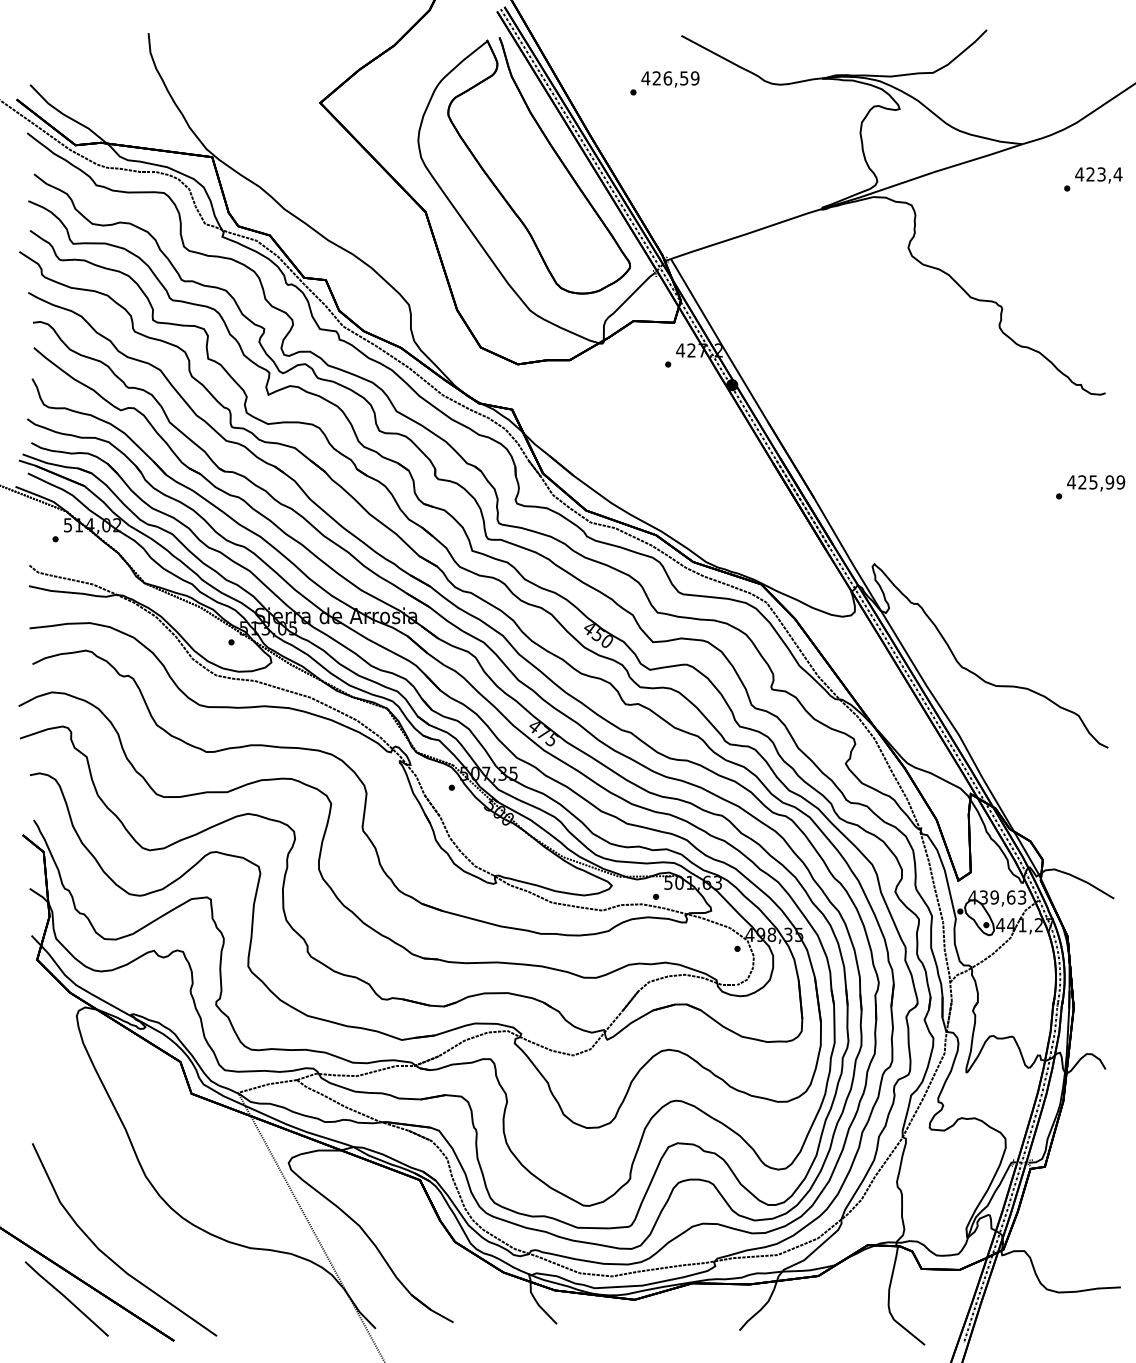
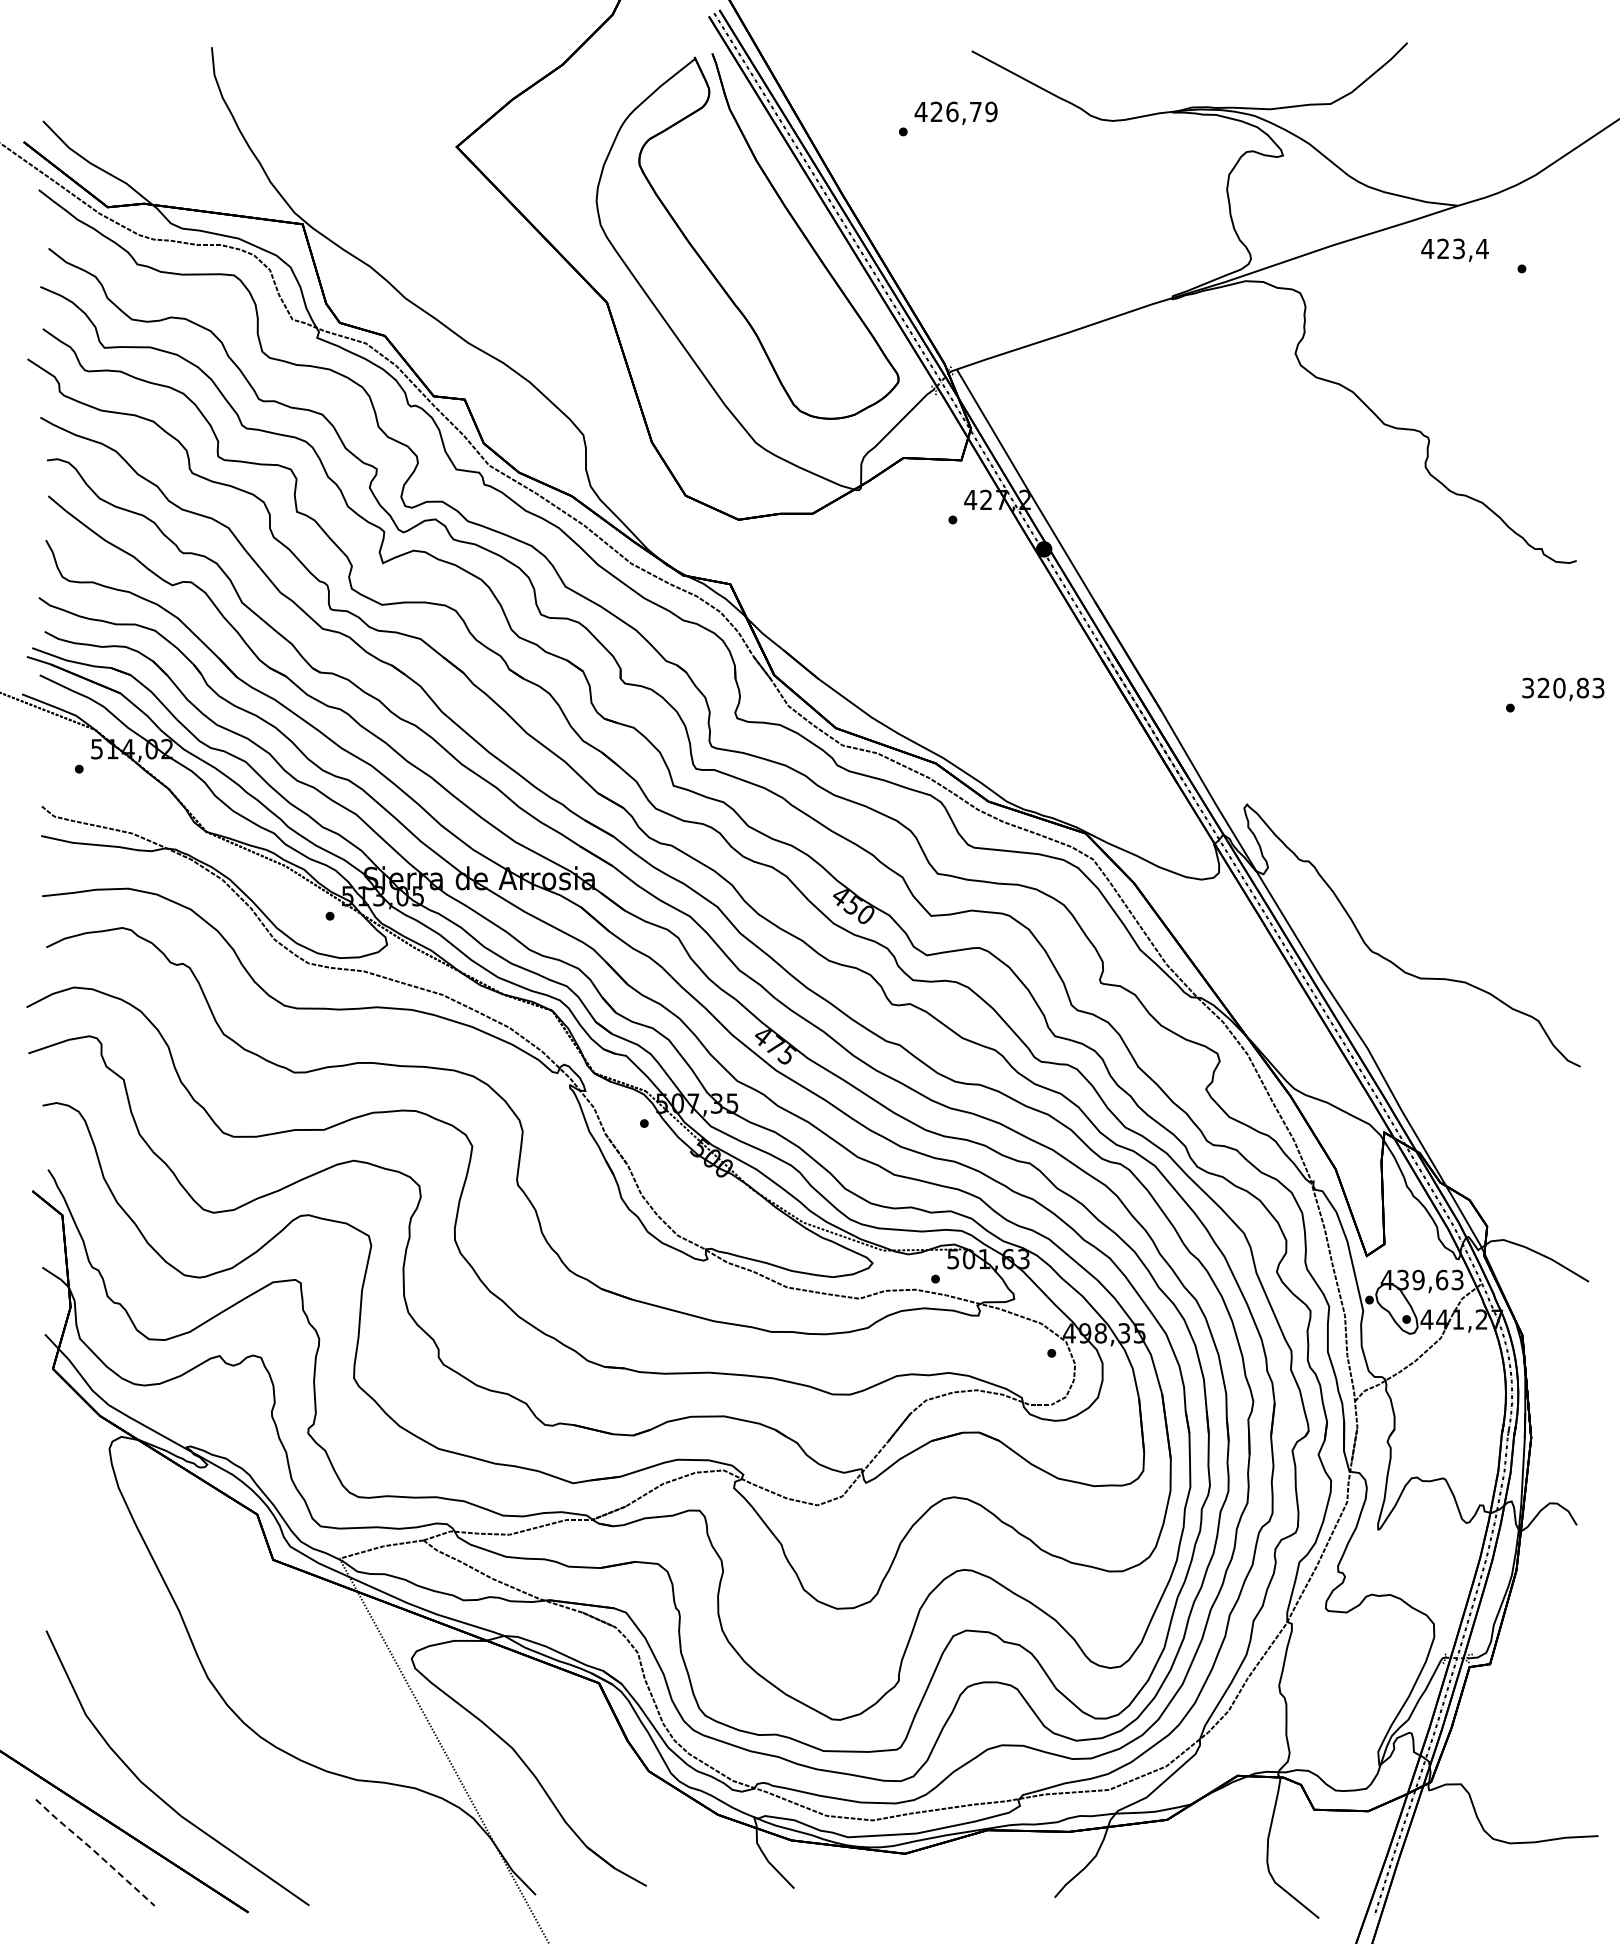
text: (684, 78) -> (975, 112), 426,59 -> 426,79
text: (1098, 174) -> (1454, 249), moved
text: (1095, 482) -> (1562, 687), 425,99 -> 320,83
line: (66, 1298) -> (94, 1851), solid -> dashed

